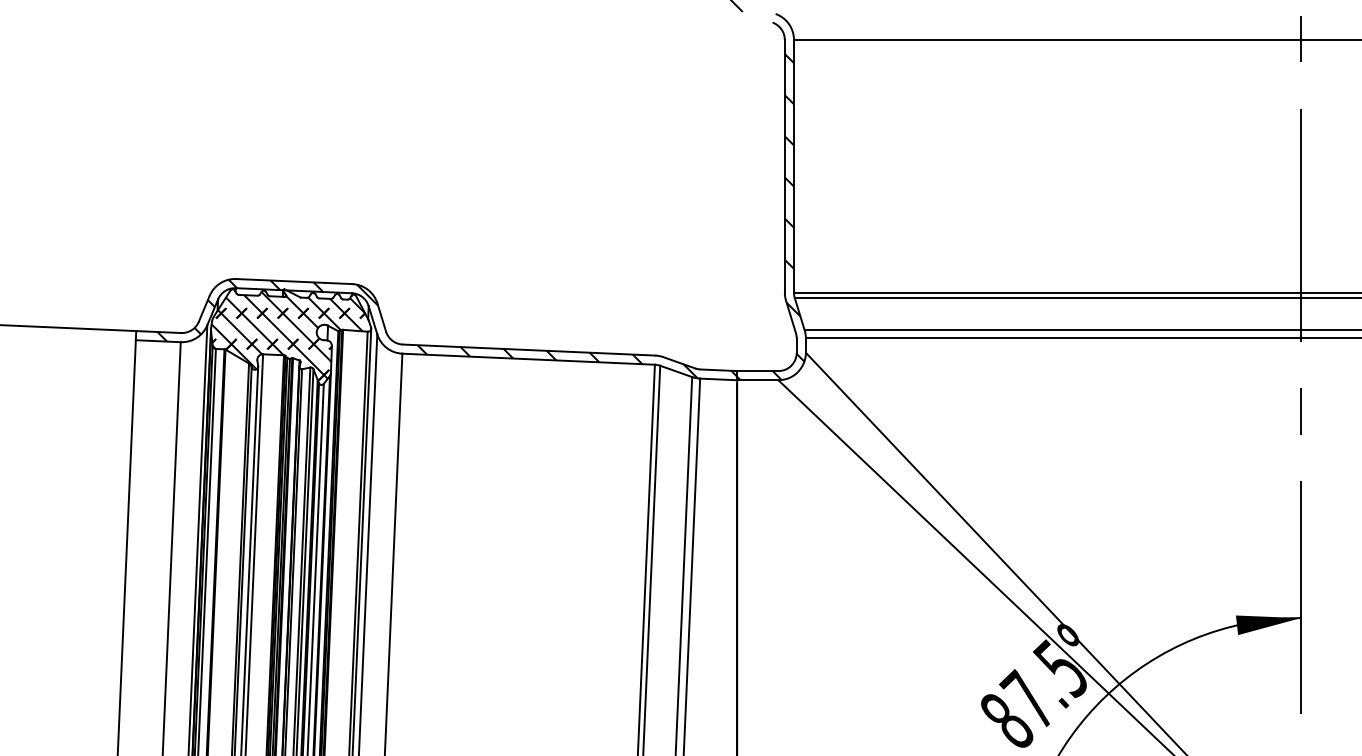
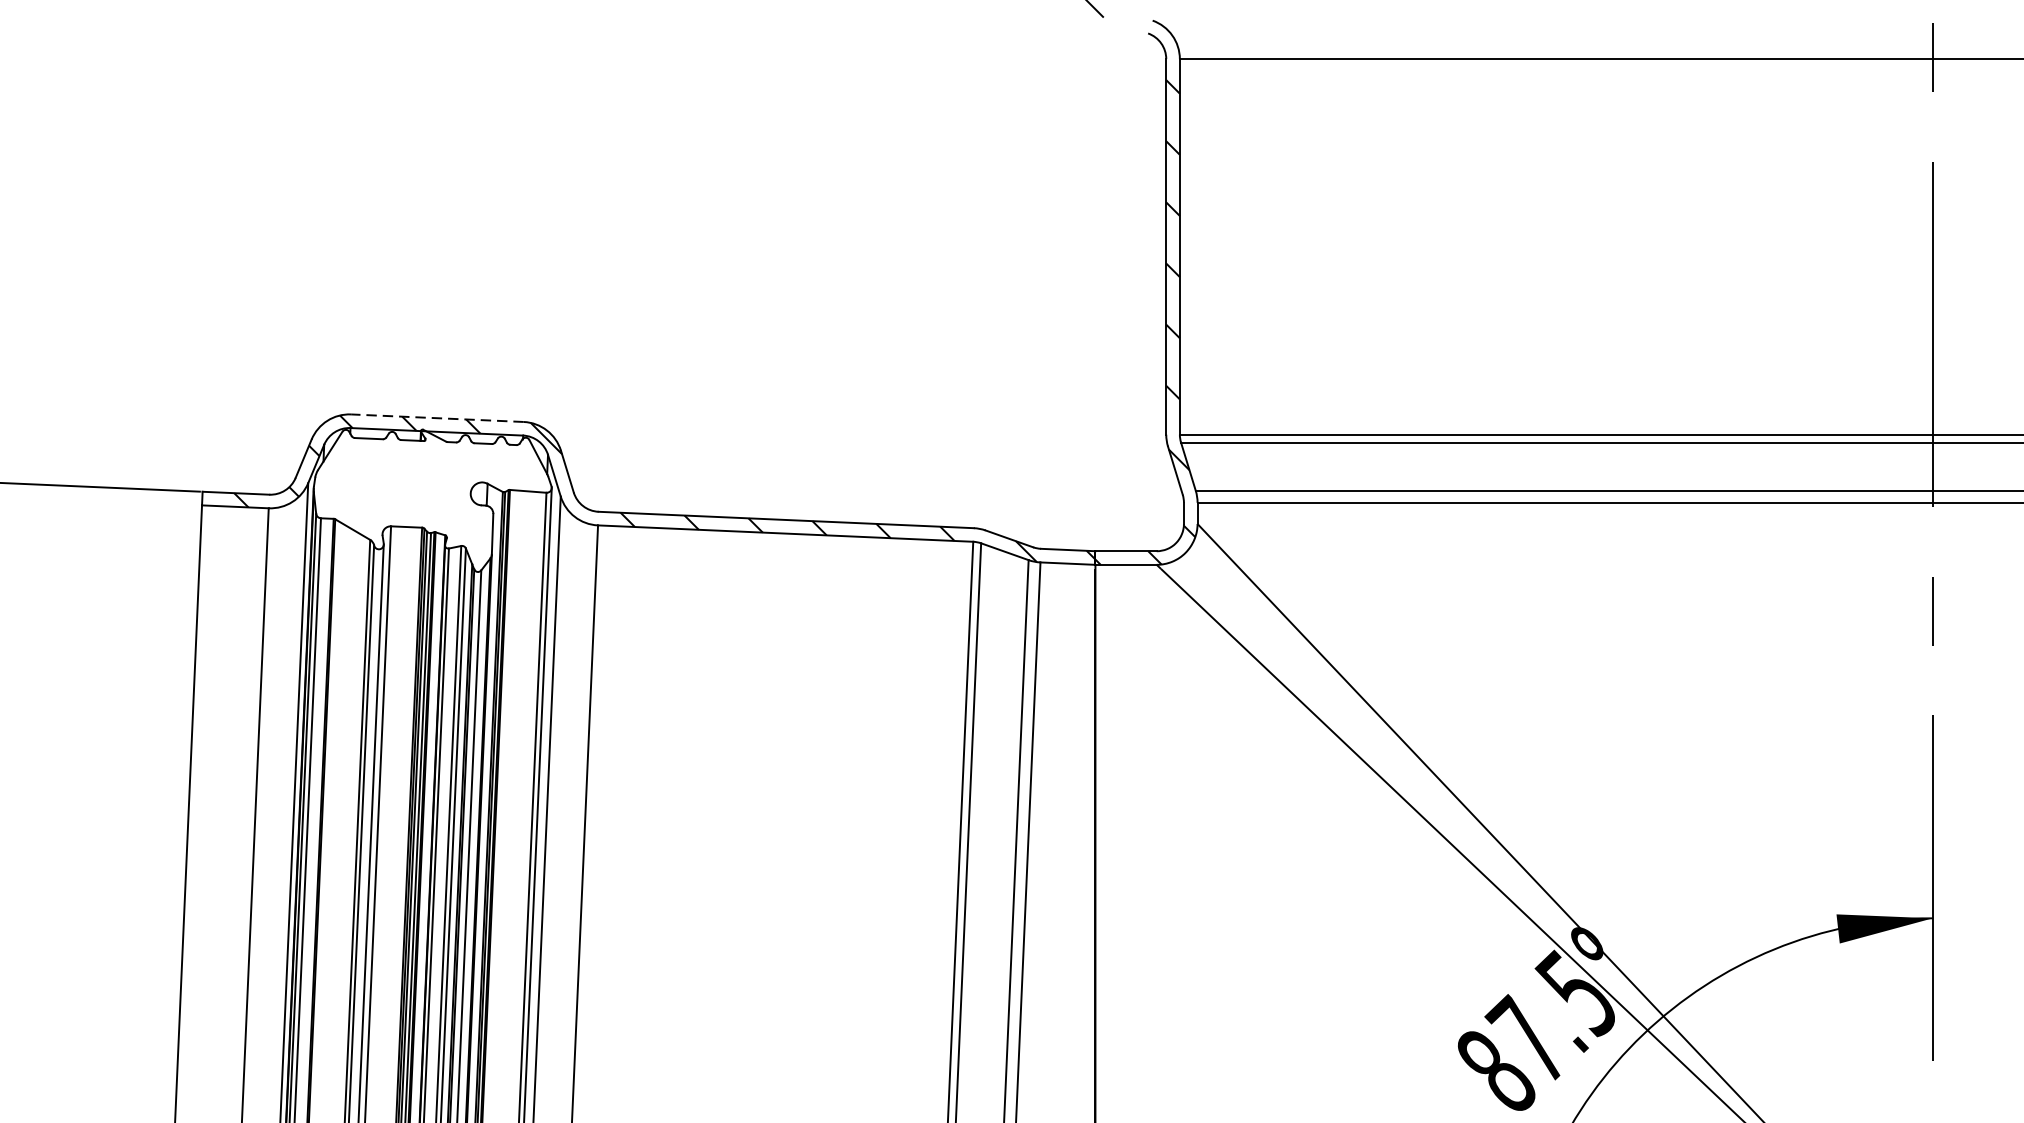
line: (293, 281) -> (436, 418), solid -> dashed
hatch: (288, 336) -> (428, 499), removed

